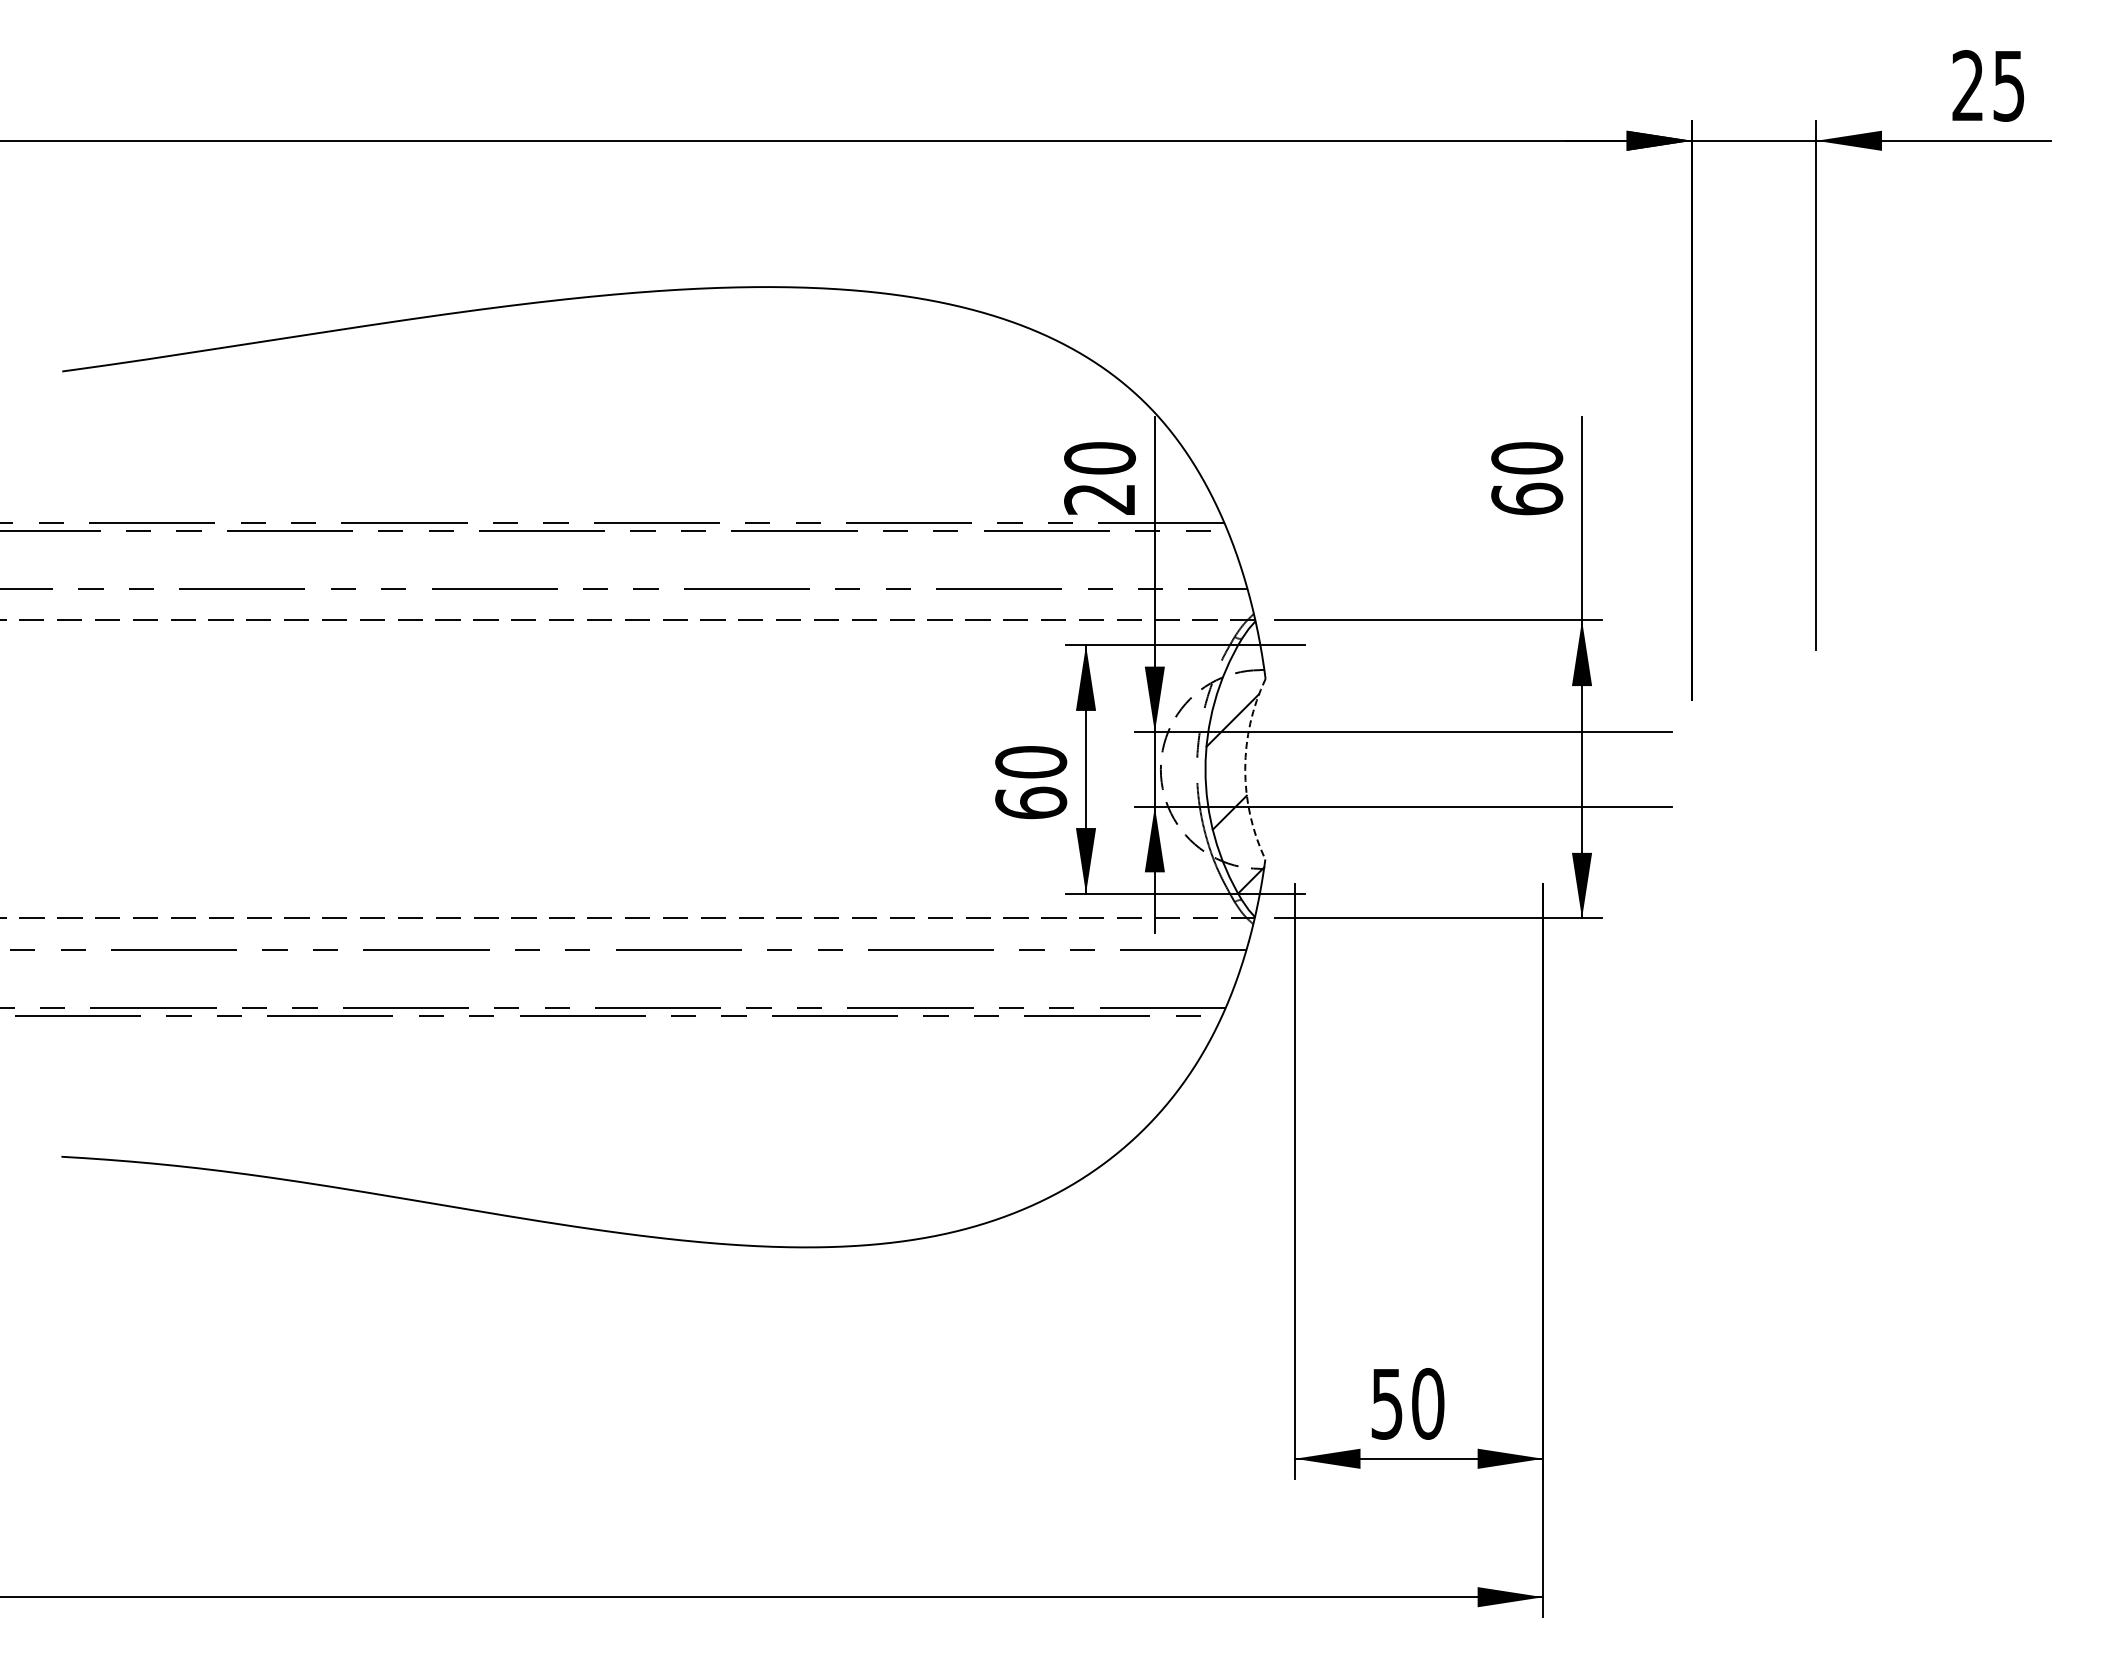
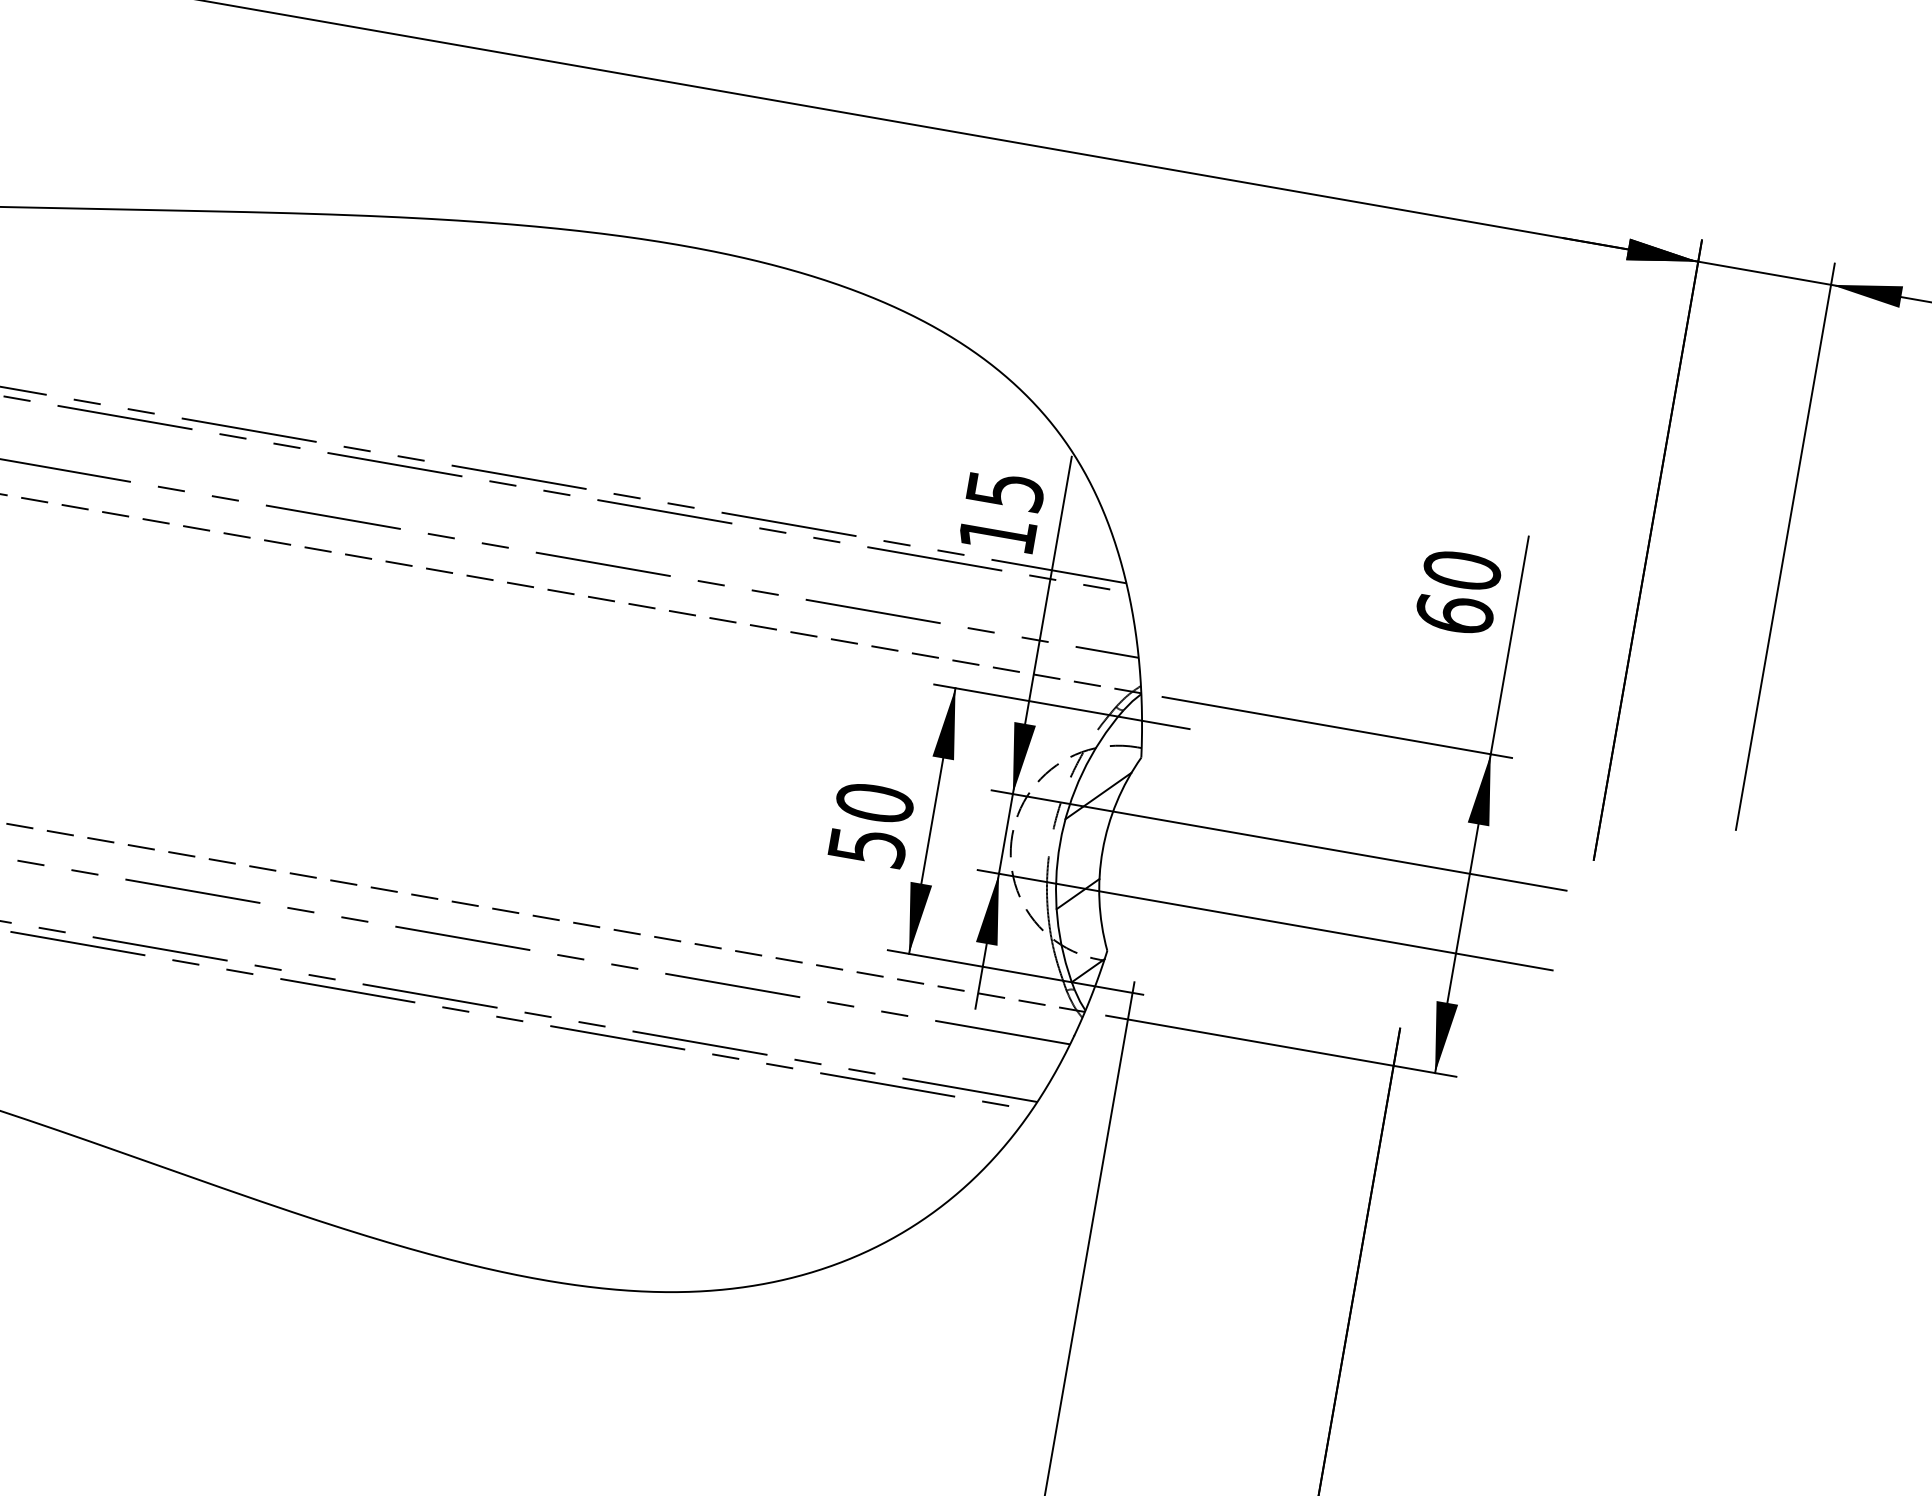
text: (1100, 478) -> (1002, 512), 20 -> 15
arc: (1245, 769) -> (1102, 850), dashed -> solid
text: (1031, 802) -> (867, 846), 60 -> 50

